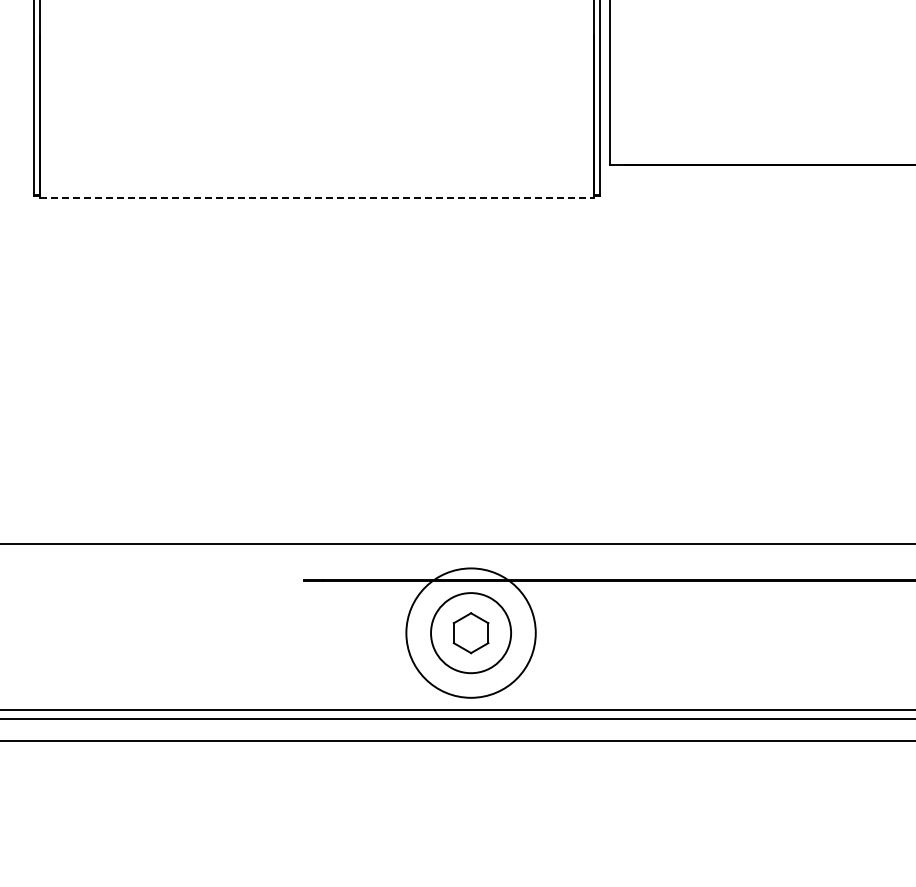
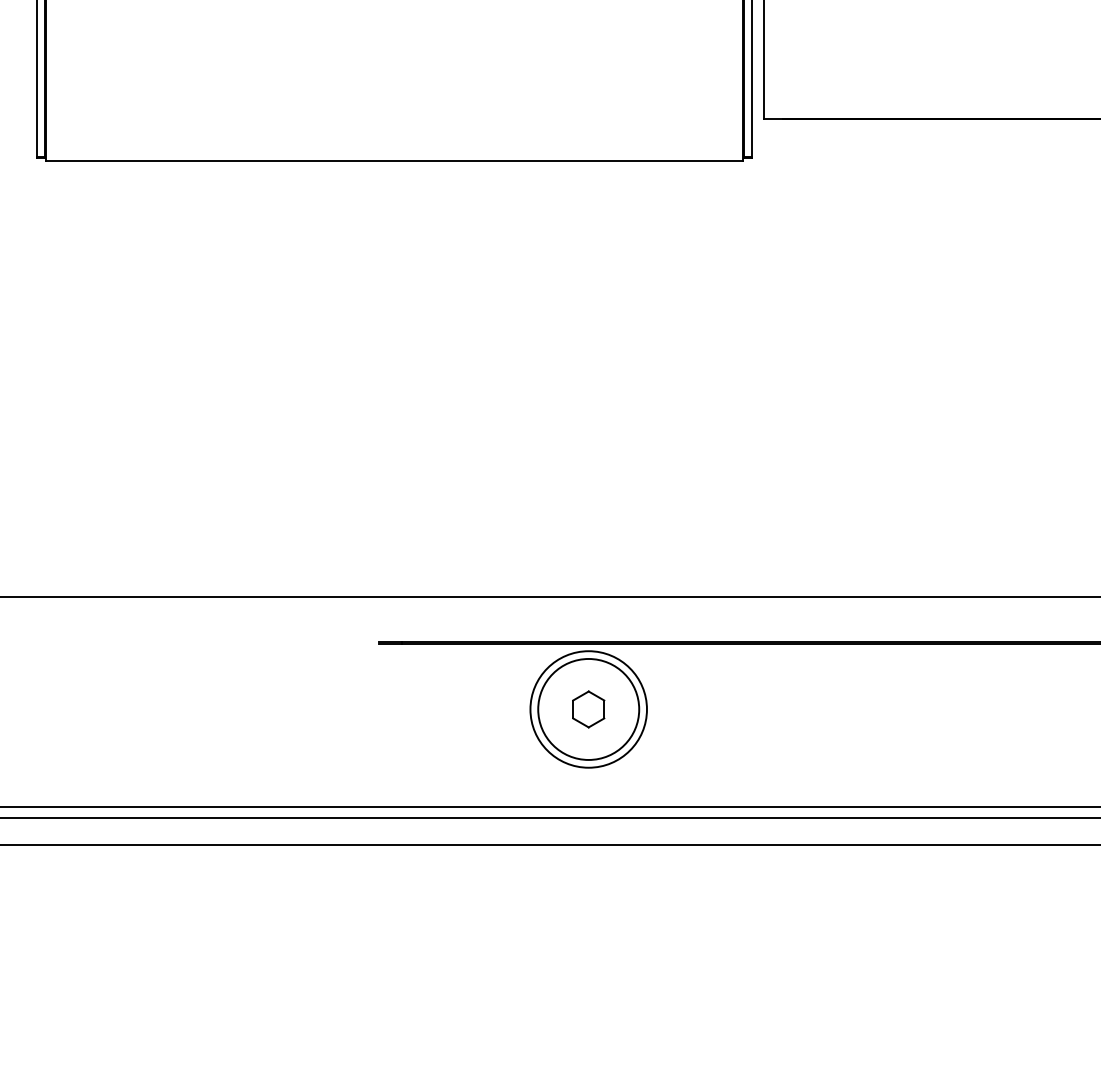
line: (317, 198) -> (395, 161), dashed -> solid
circle: (470, 632) -> (587, 708), size x0.71
part: (470, 632) -> (587, 708), size x0.71

